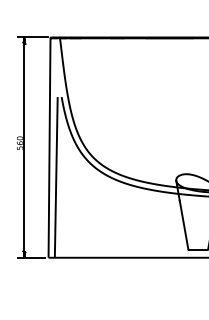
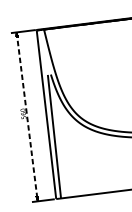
line: (24, 148) -> (27, 117), solid -> dashed

